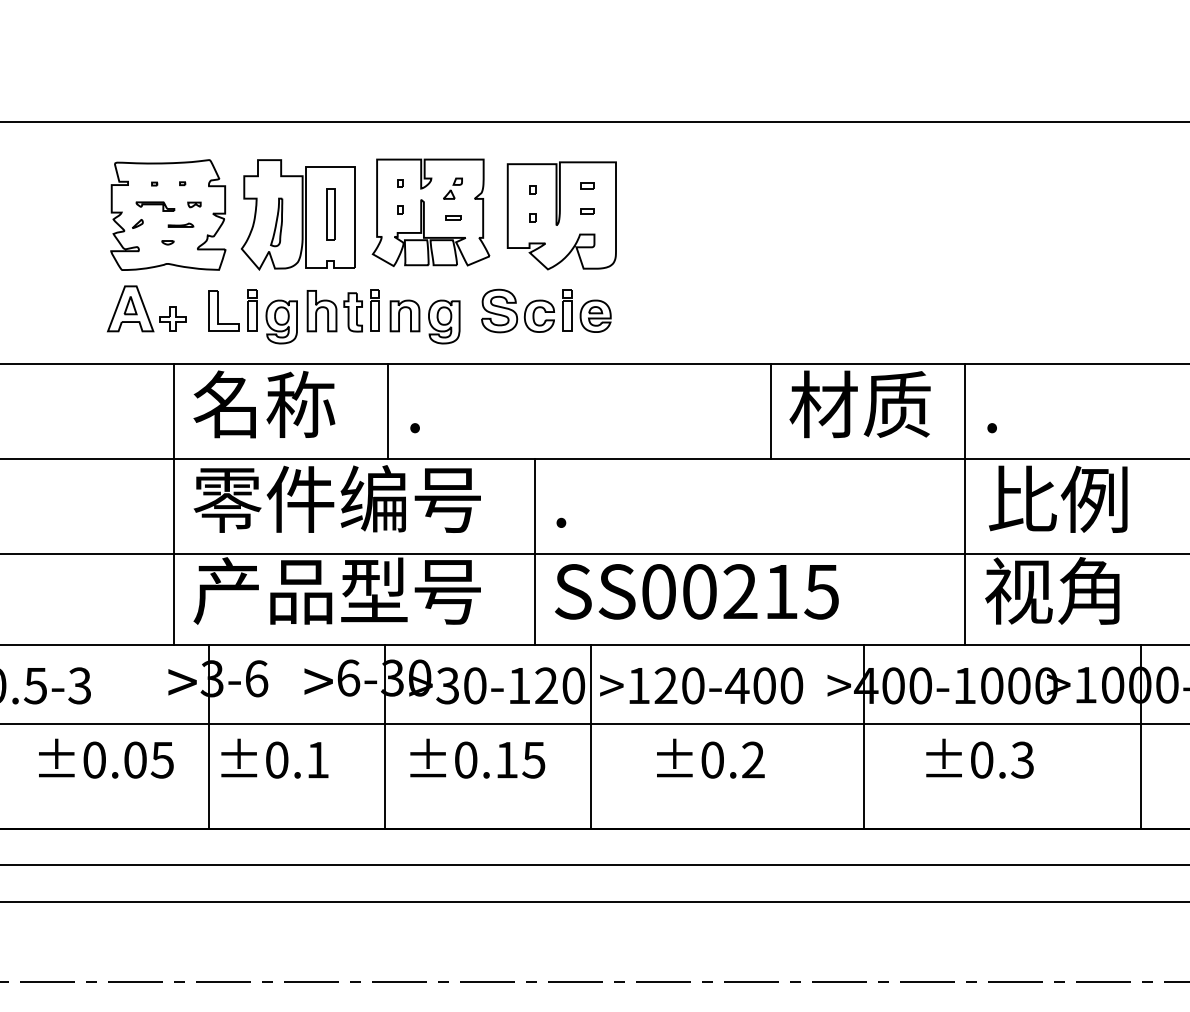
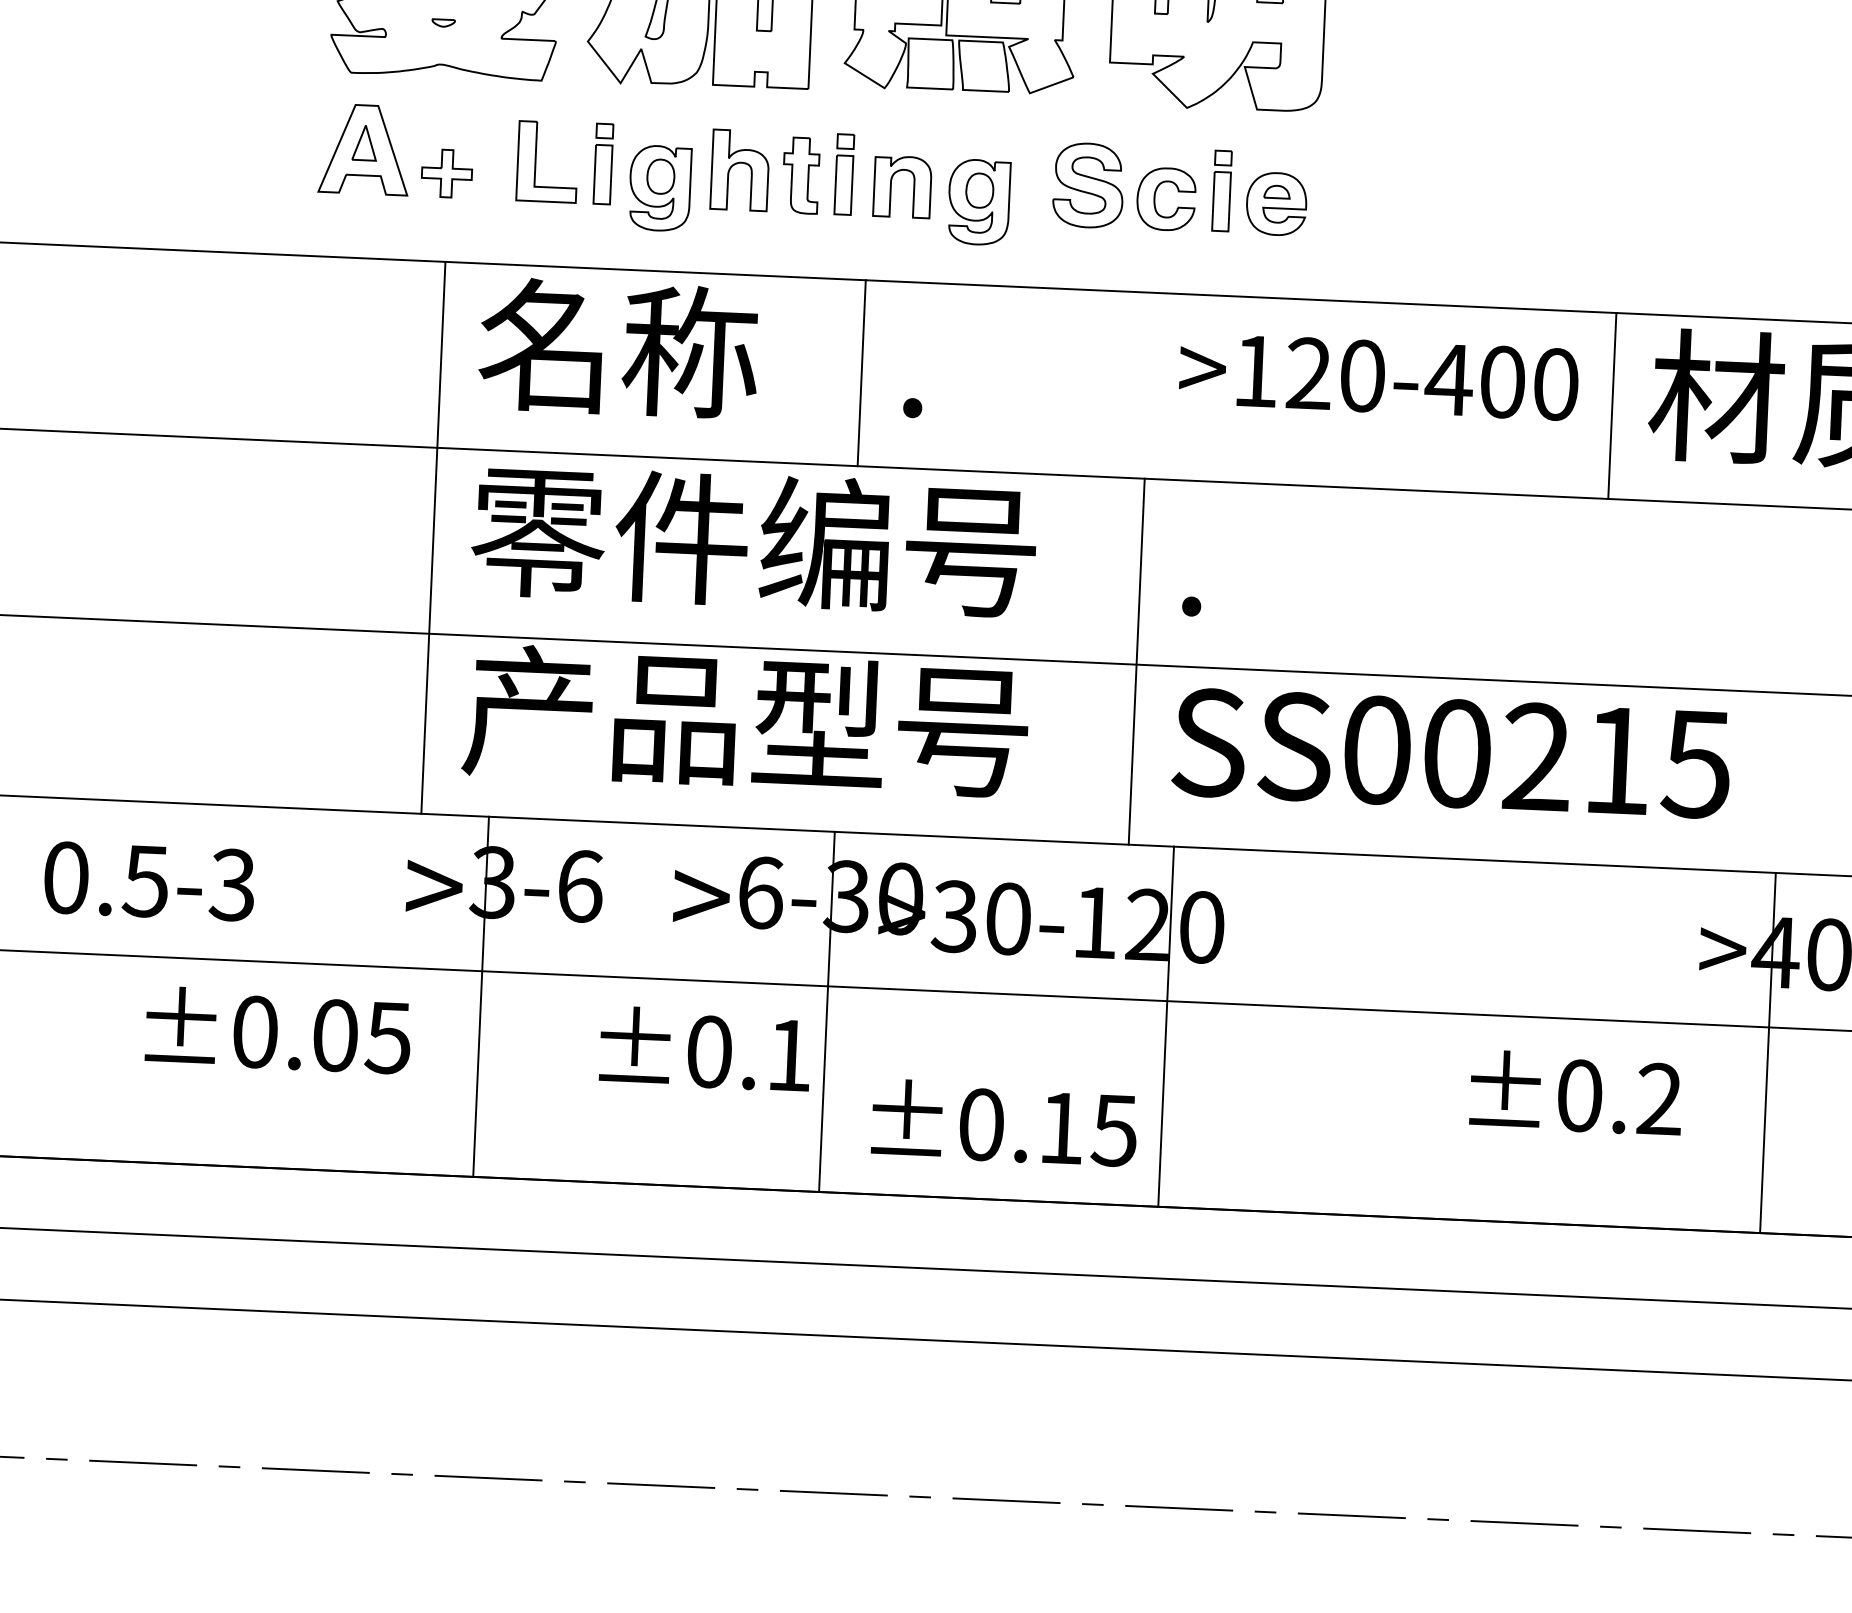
text: (701, 685) -> (1378, 376), moved
line: (590, 736) -> (1165, 1025), moved
text: (274, 758) -> (704, 1048), moved
text: (477, 758) -> (1004, 1122), moved
text: (710, 758) -> (1575, 1092), moved

